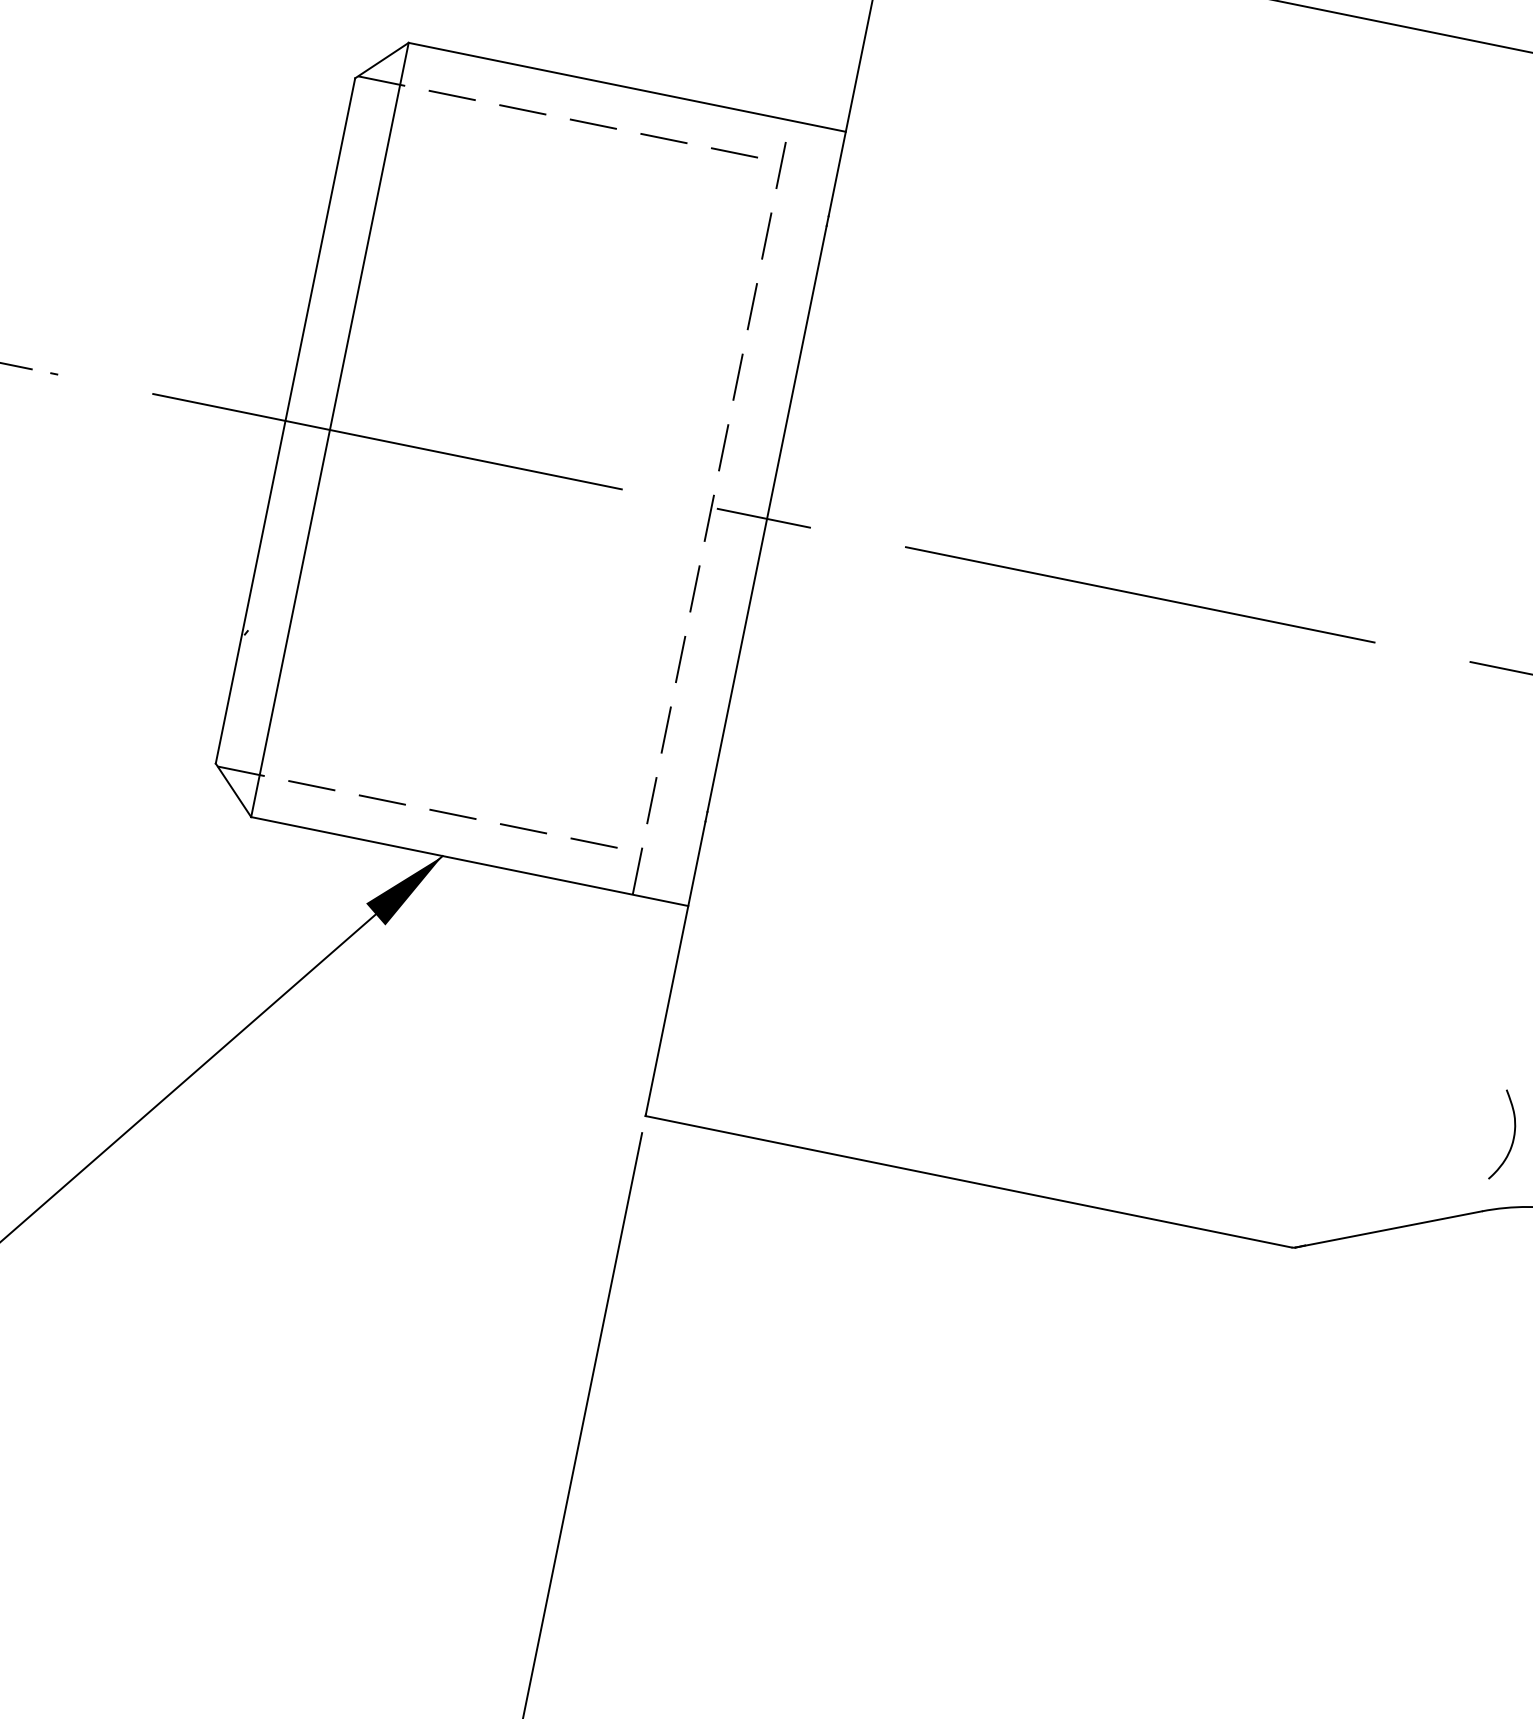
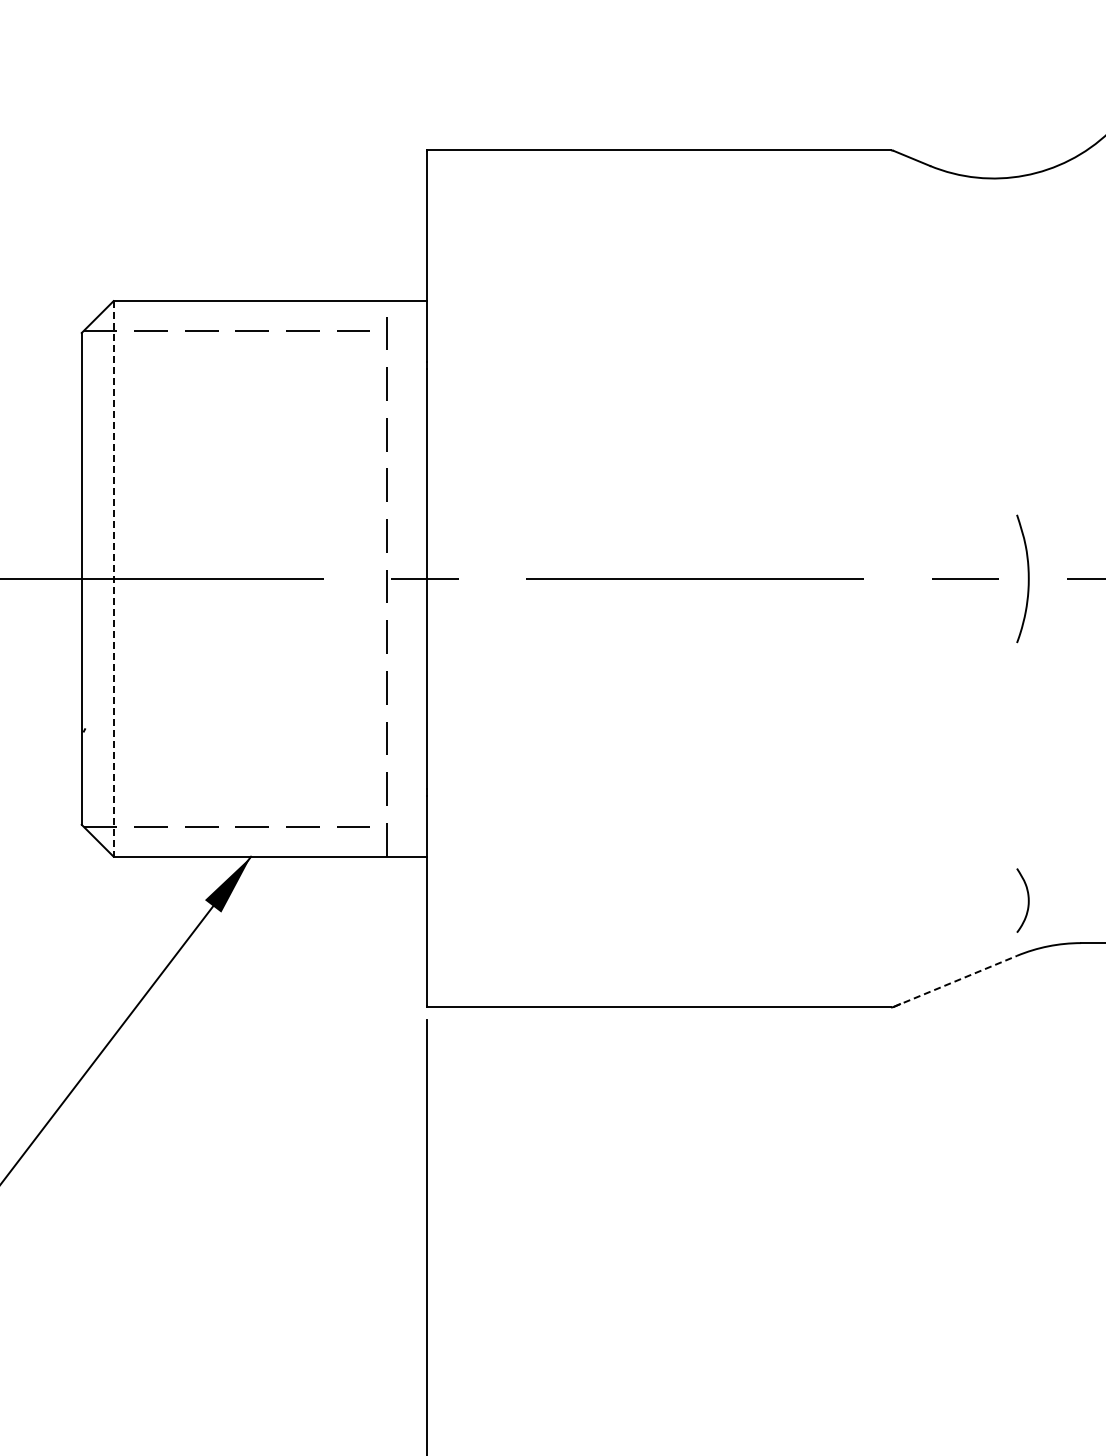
line: (329, 429) -> (113, 578), solid -> dashed
line: (1388, 1229) -> (955, 981), solid -> dashed

